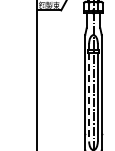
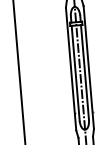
line: (89, 97) -> (76, 73), dashed -> solid

